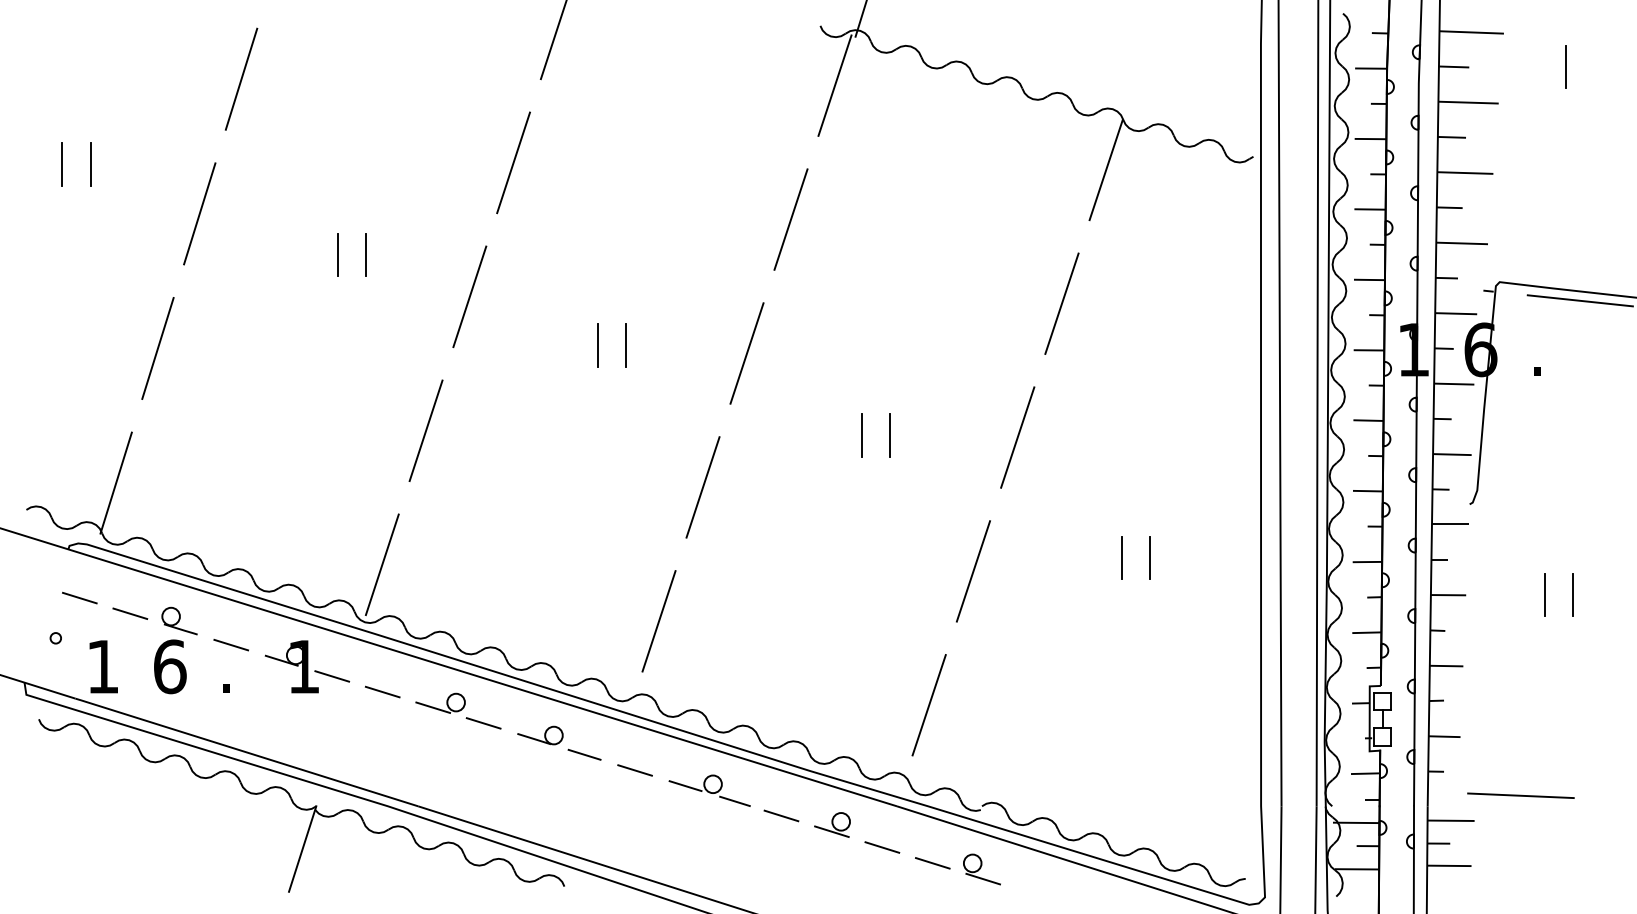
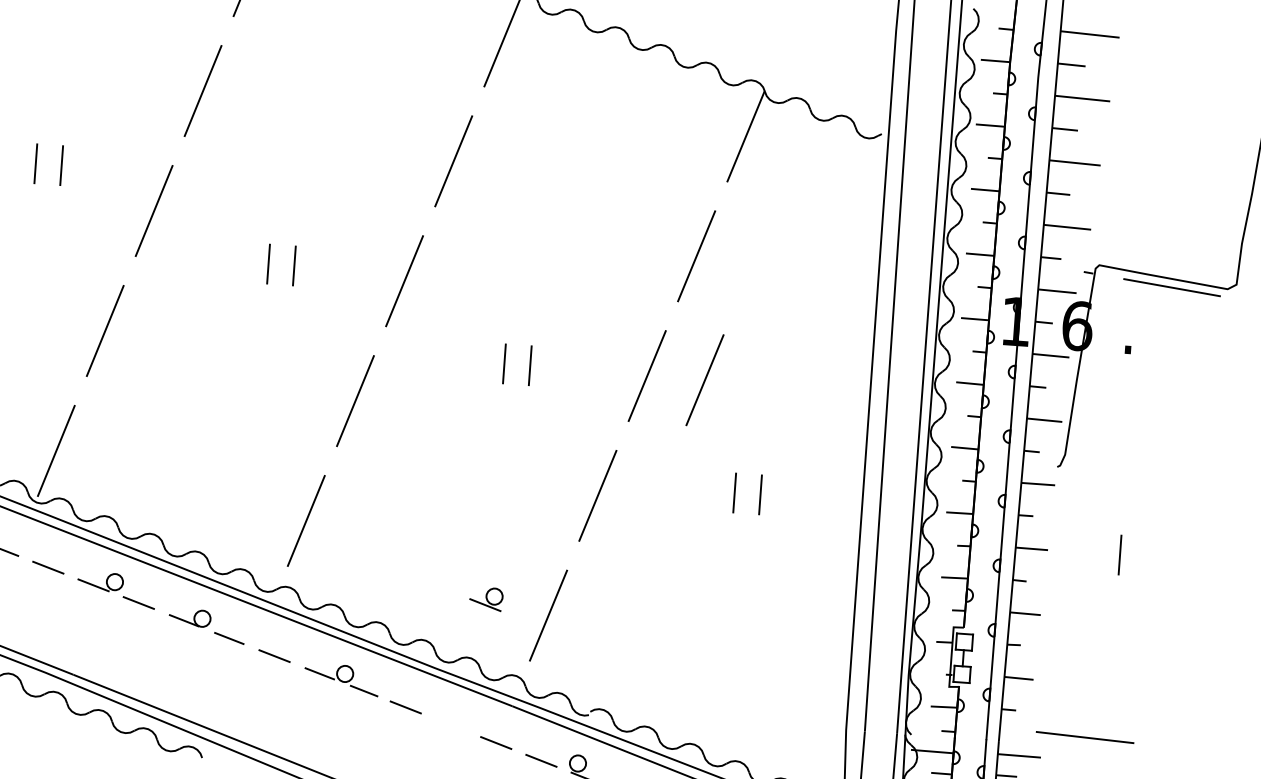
line: (1566, 66) -> (1174, 71), removed
line: (1080, 437) -> (704, 380), added
line: (1572, 594) -> (1145, 556), removed
part: (832, 824) -> (486, 598), moved

